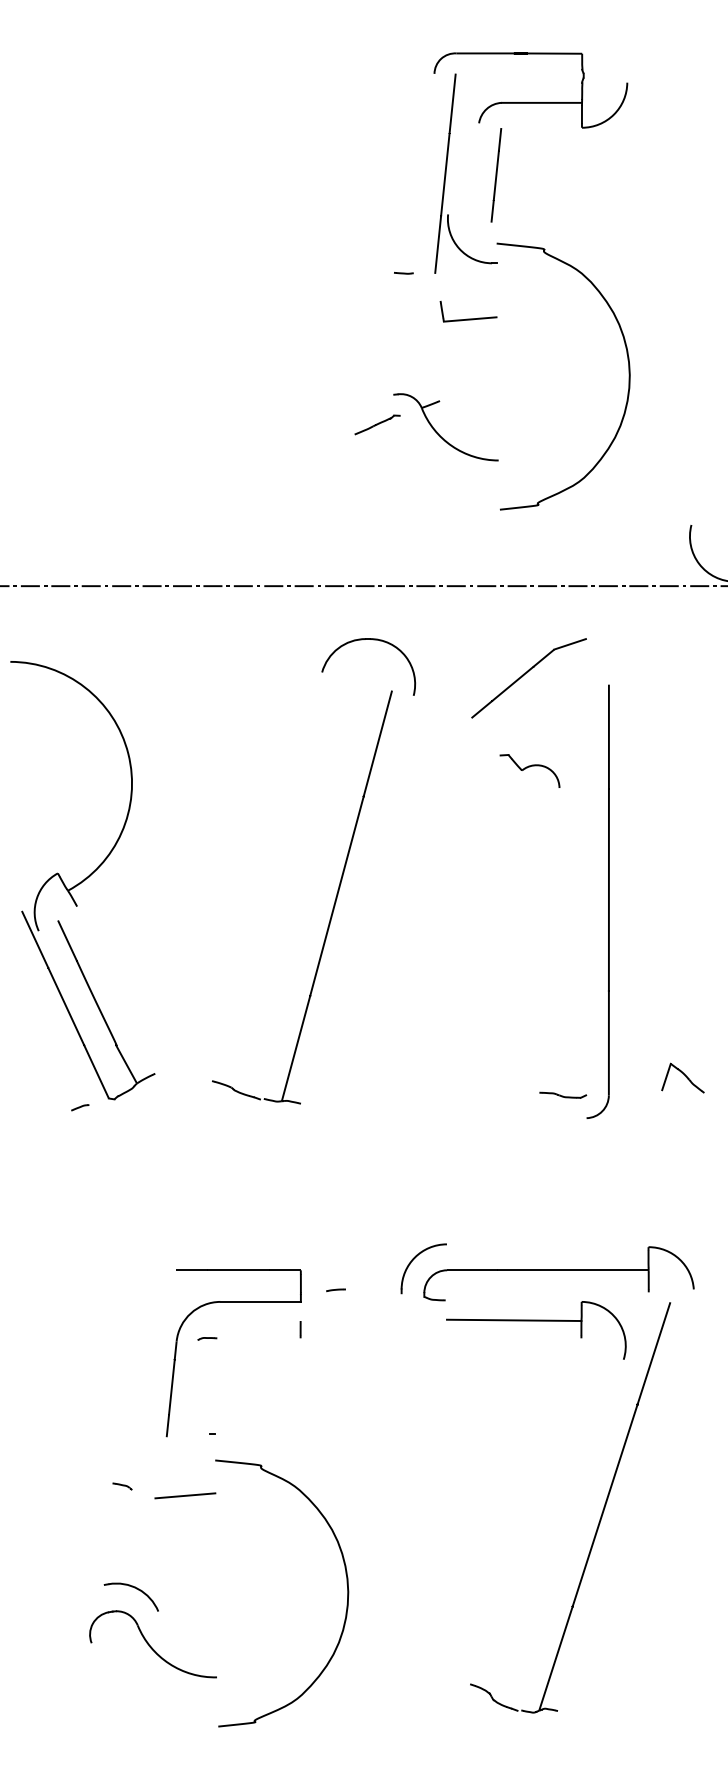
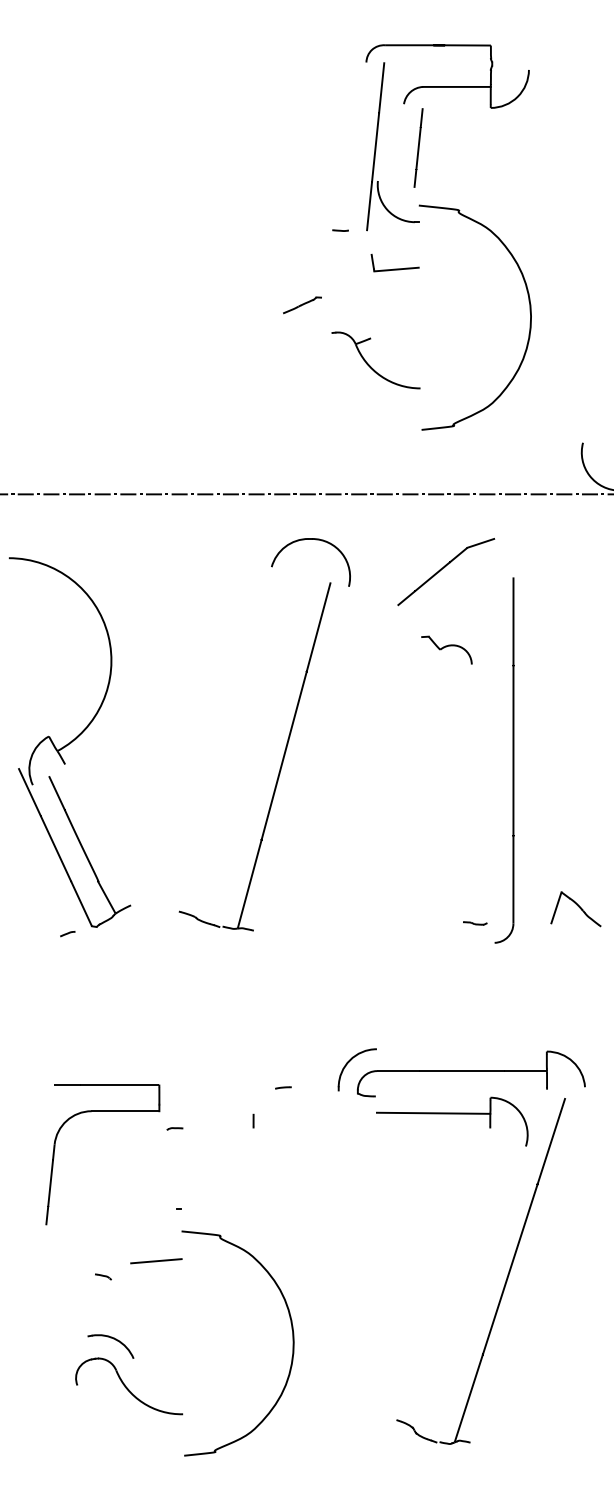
part: (377, 424) -> (302, 304), moved
part: (682, 1077) -> (575, 908), size x1.4
part: (563, 1094) -> (475, 922), size x0.6
part: (233, 1302) -> (102, 1111), moved
curve: (122, 1486) -> (103, 1276), moved

